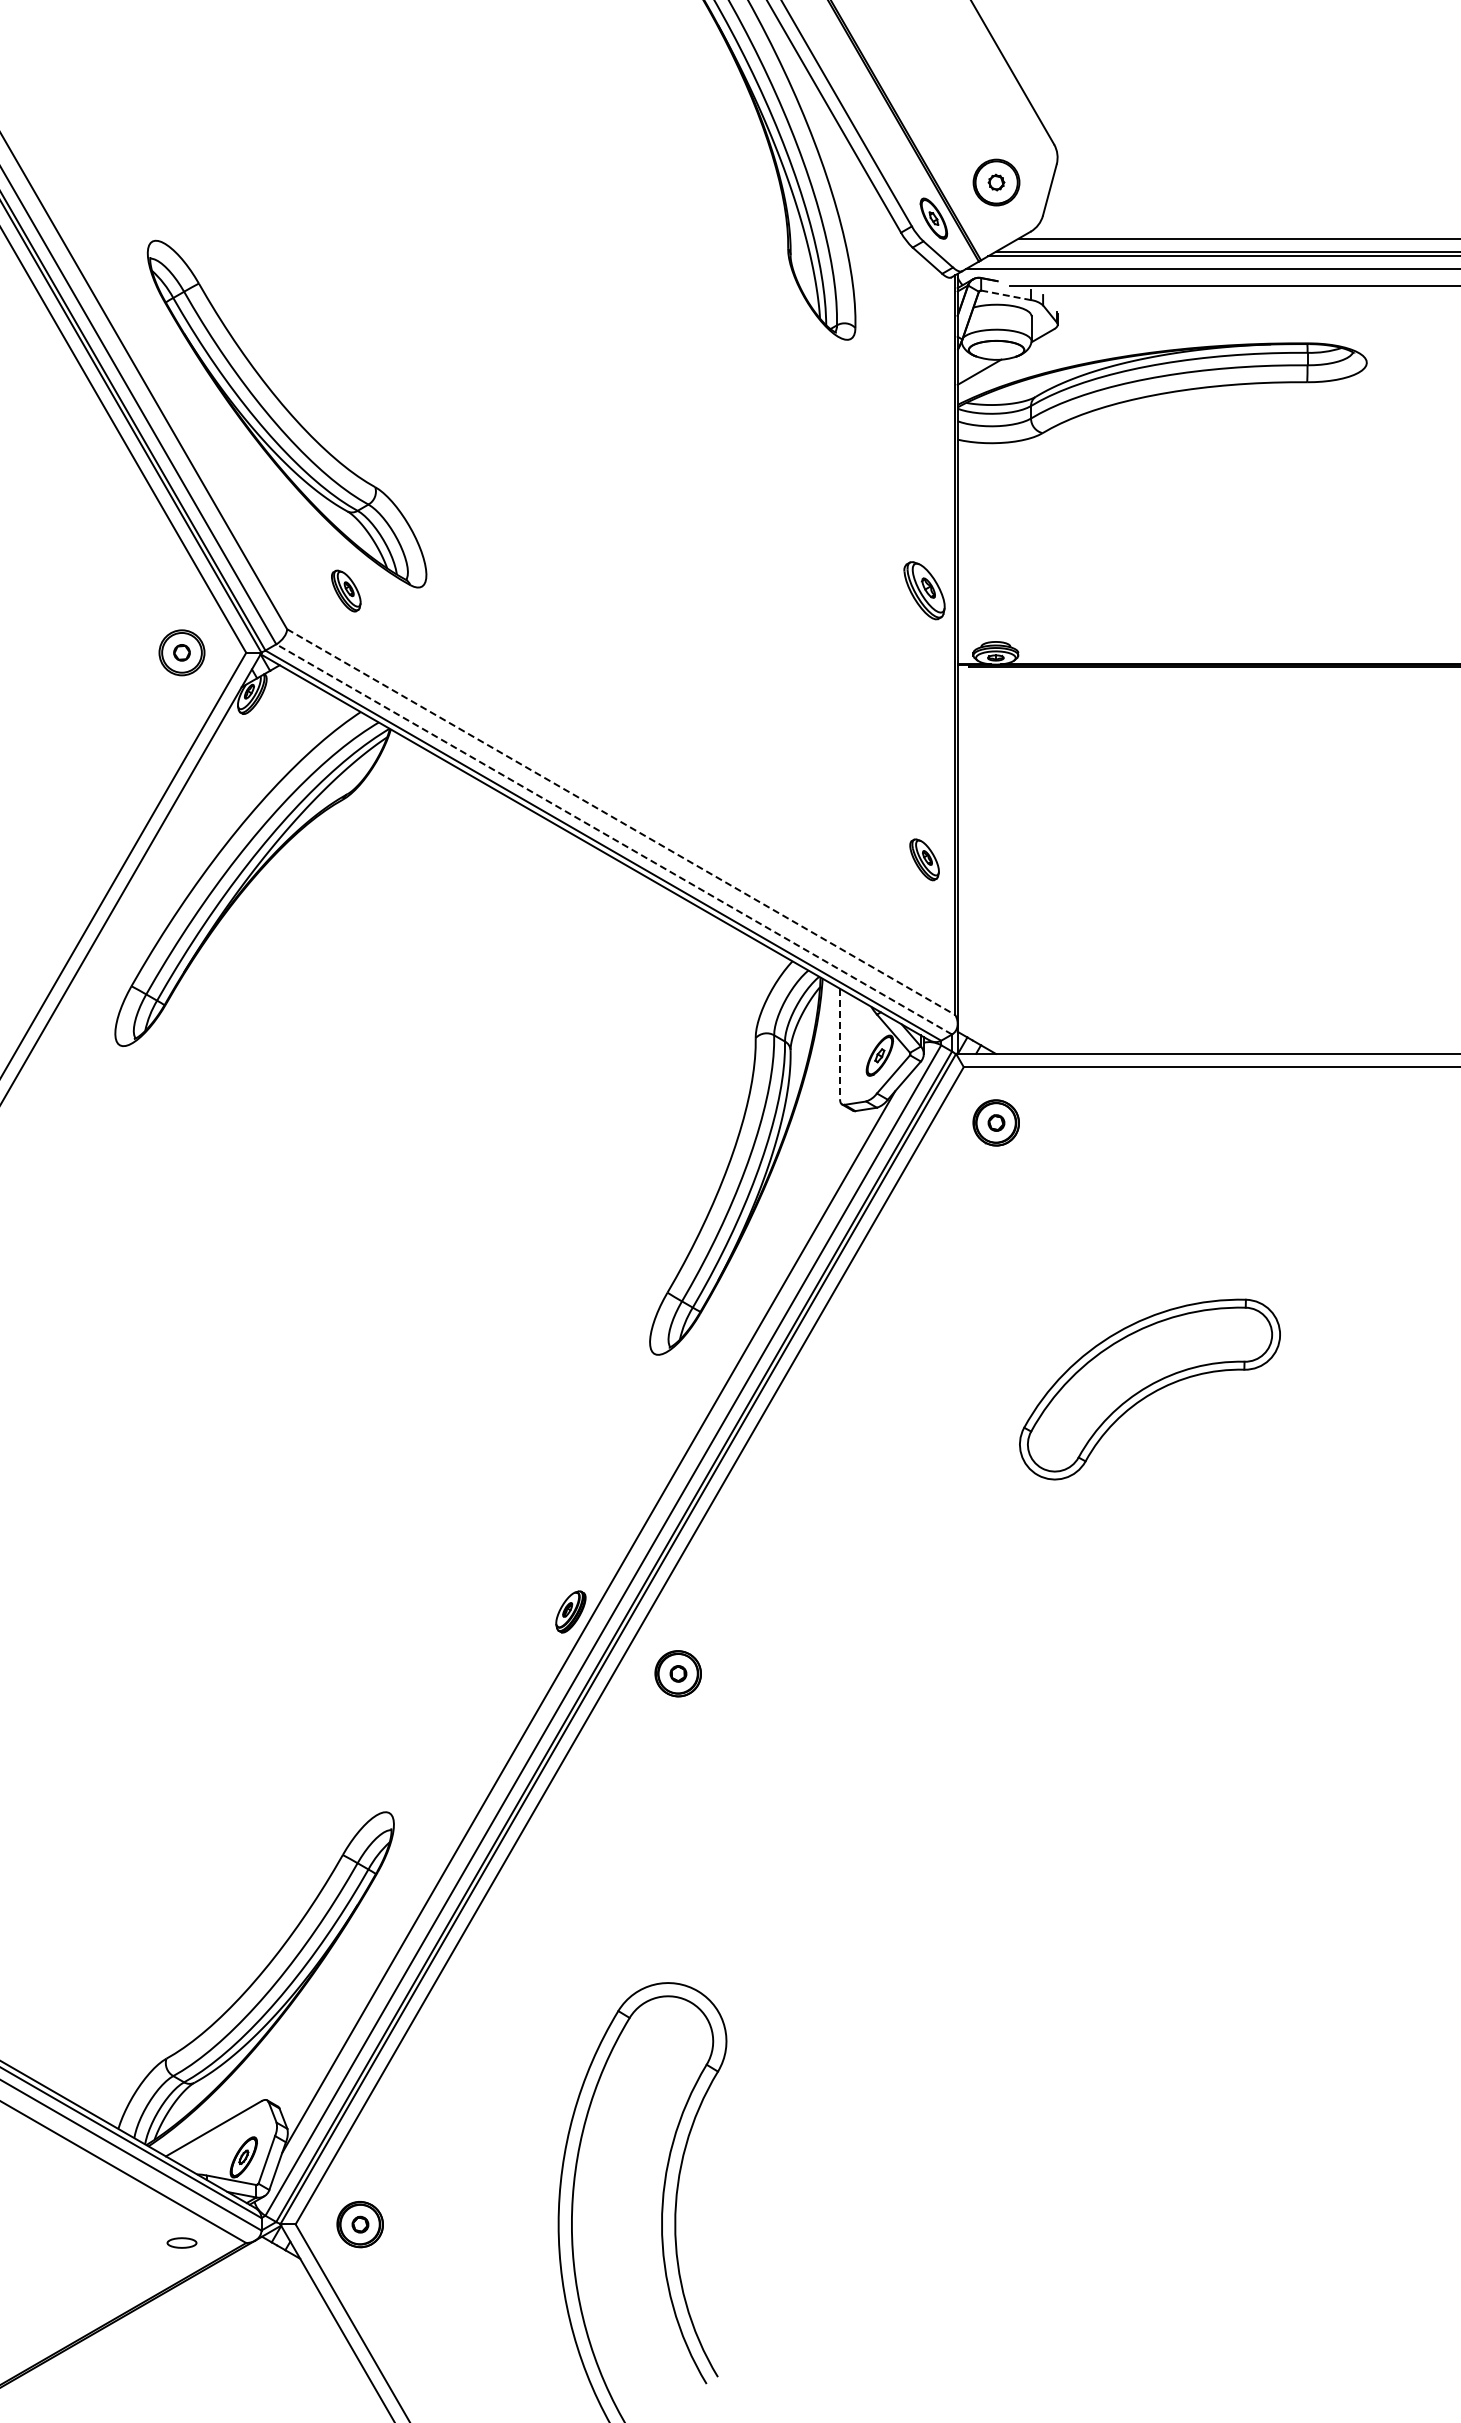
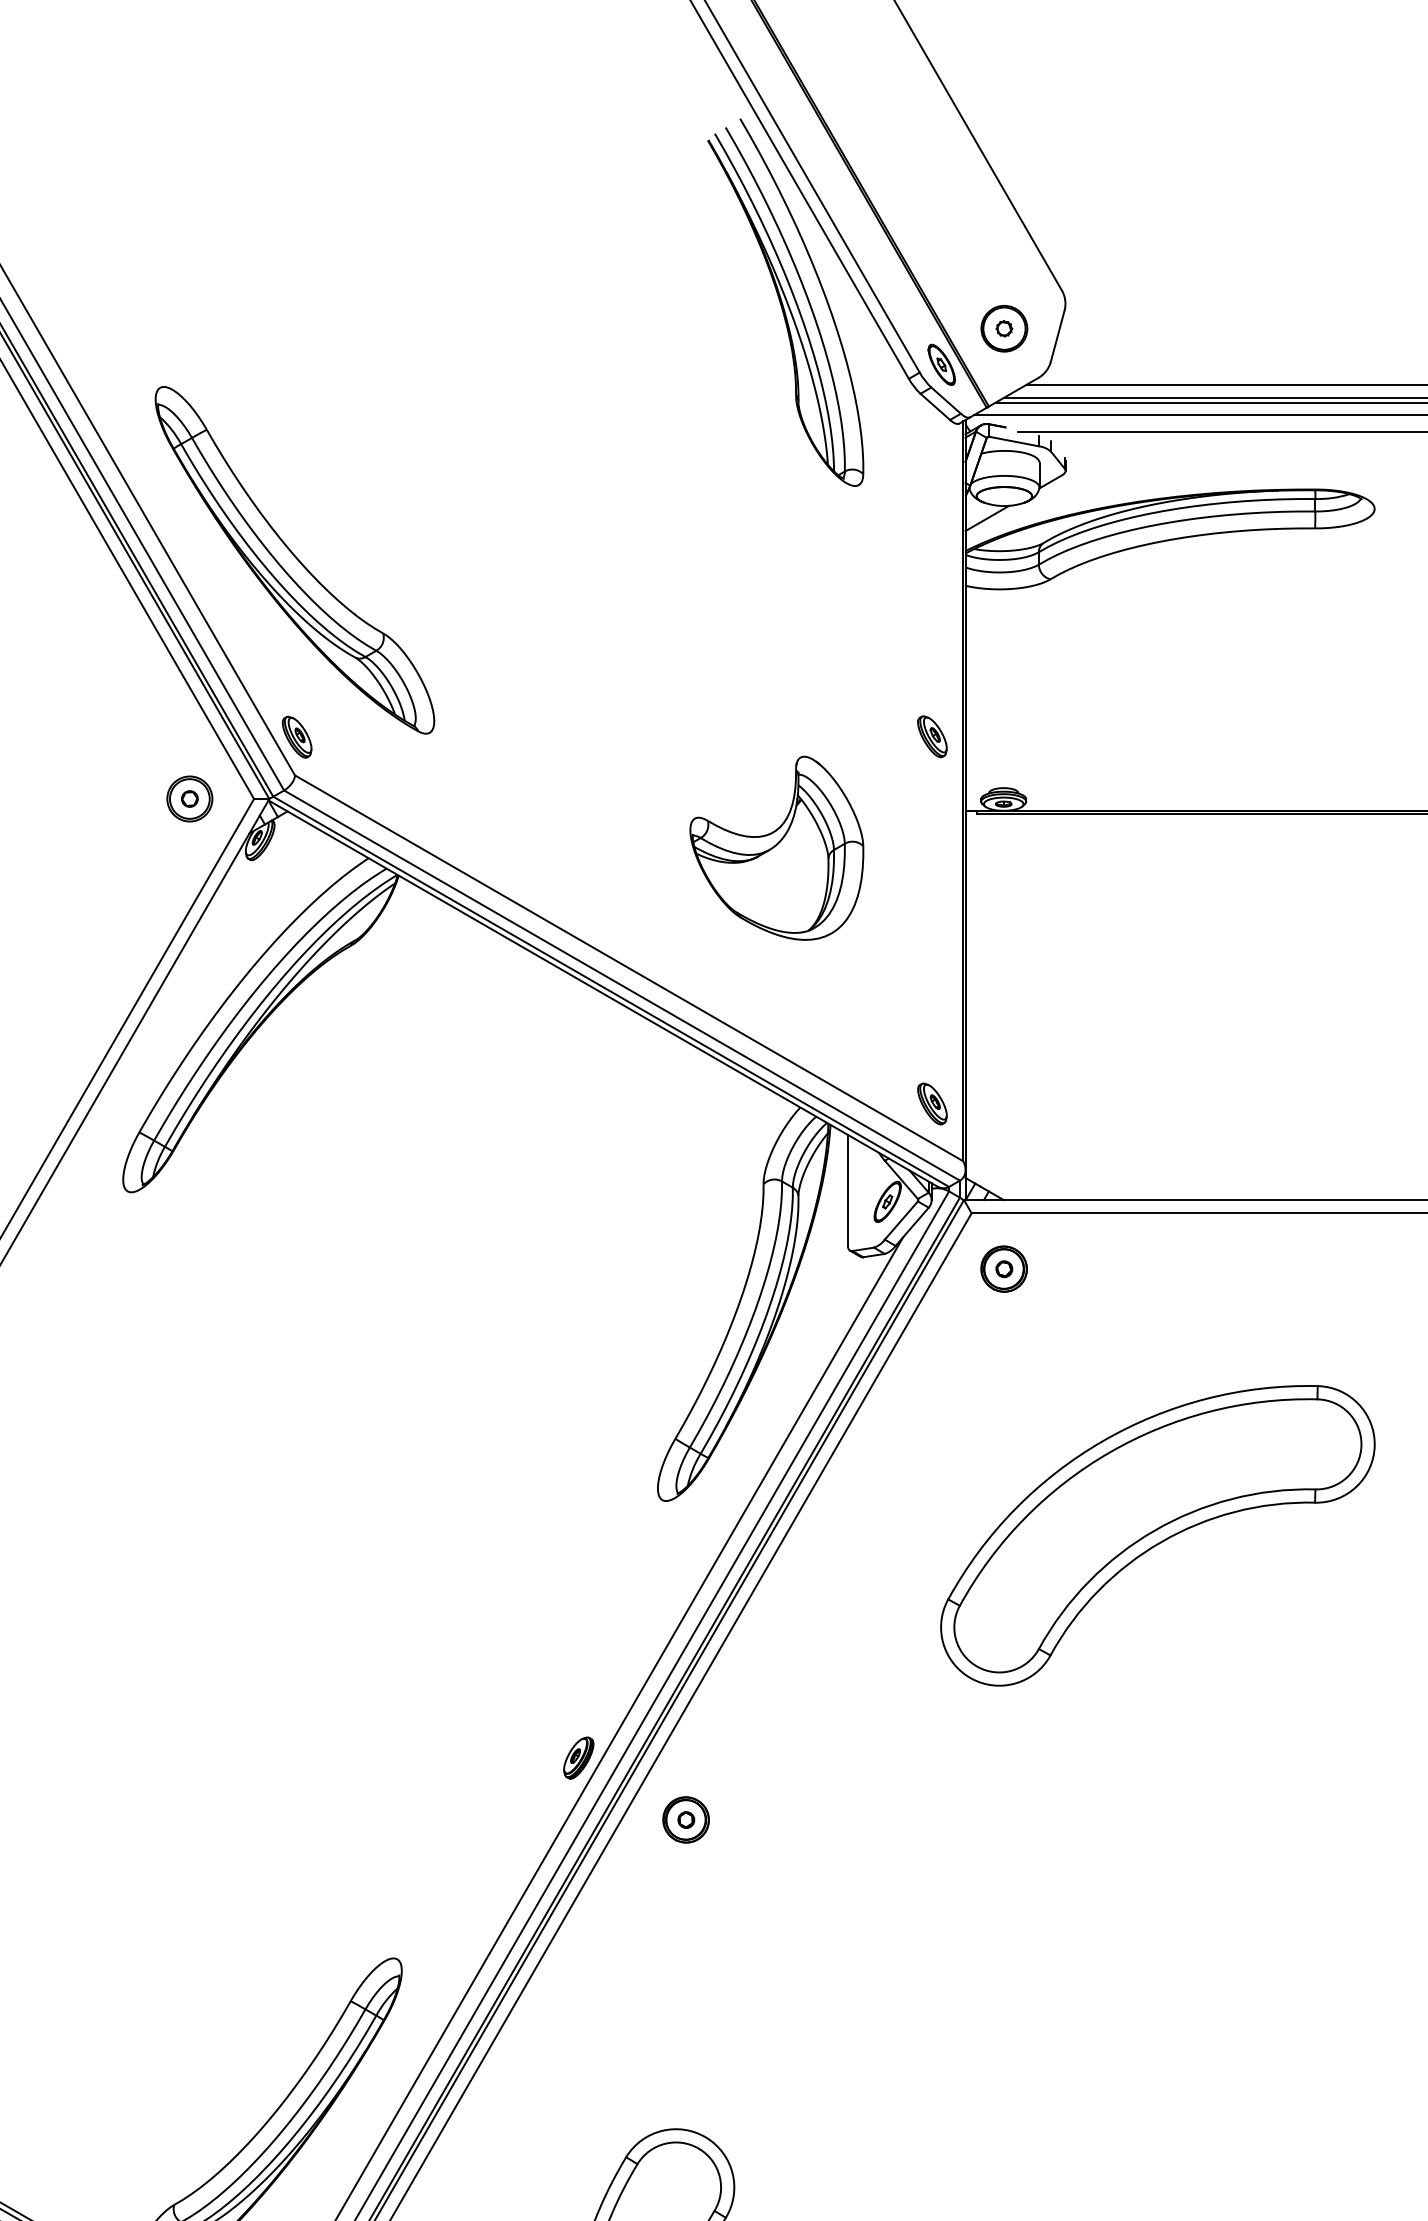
line: (1006, 295) -> (1014, 441), dashed -> solid
part: (346, 590) -> (297, 736), moved
part: (924, 590) -> (932, 736), size x0.71
part: (768, 701) -> (776, 847), added
line: (621, 822) -> (629, 968), dashed -> solid
line: (613, 839) -> (621, 985), dashed -> solid
part: (924, 859) -> (932, 1103), moved
line: (840, 1044) -> (848, 1190), dashed -> solid
part: (1149, 1389) -> (1157, 1535), size x1.67

